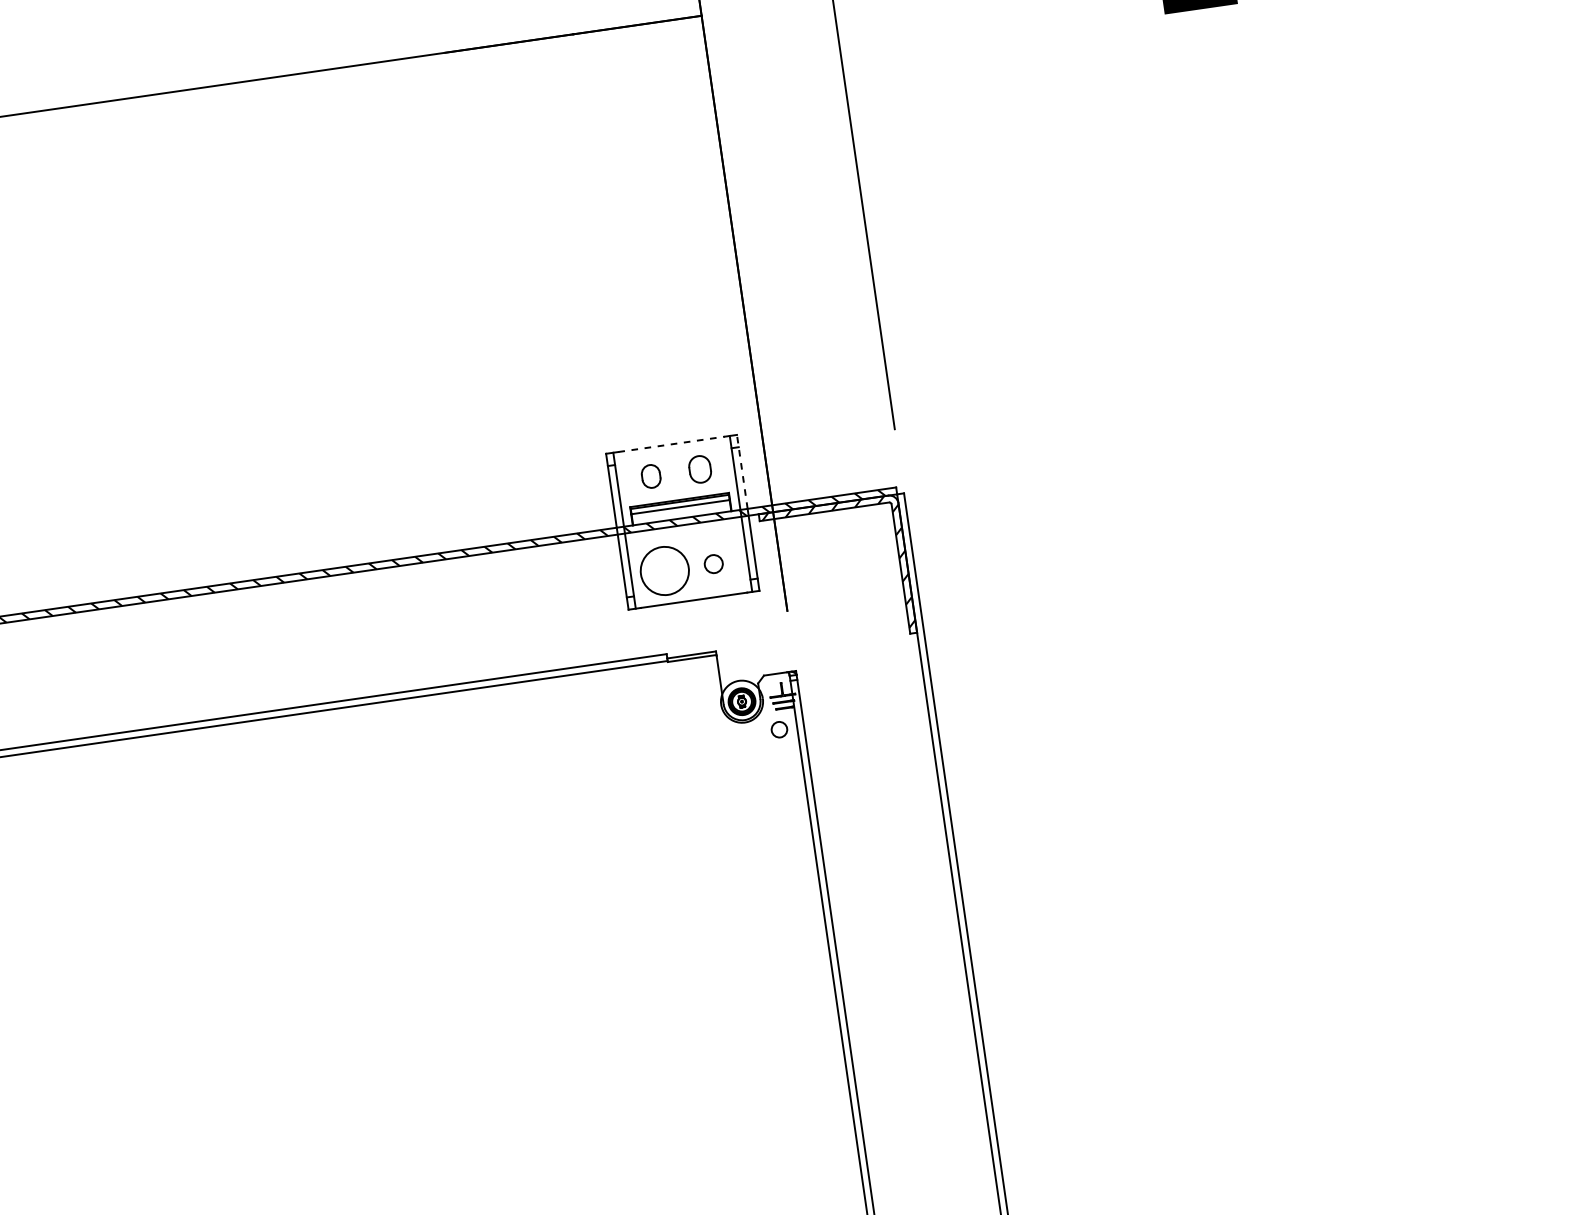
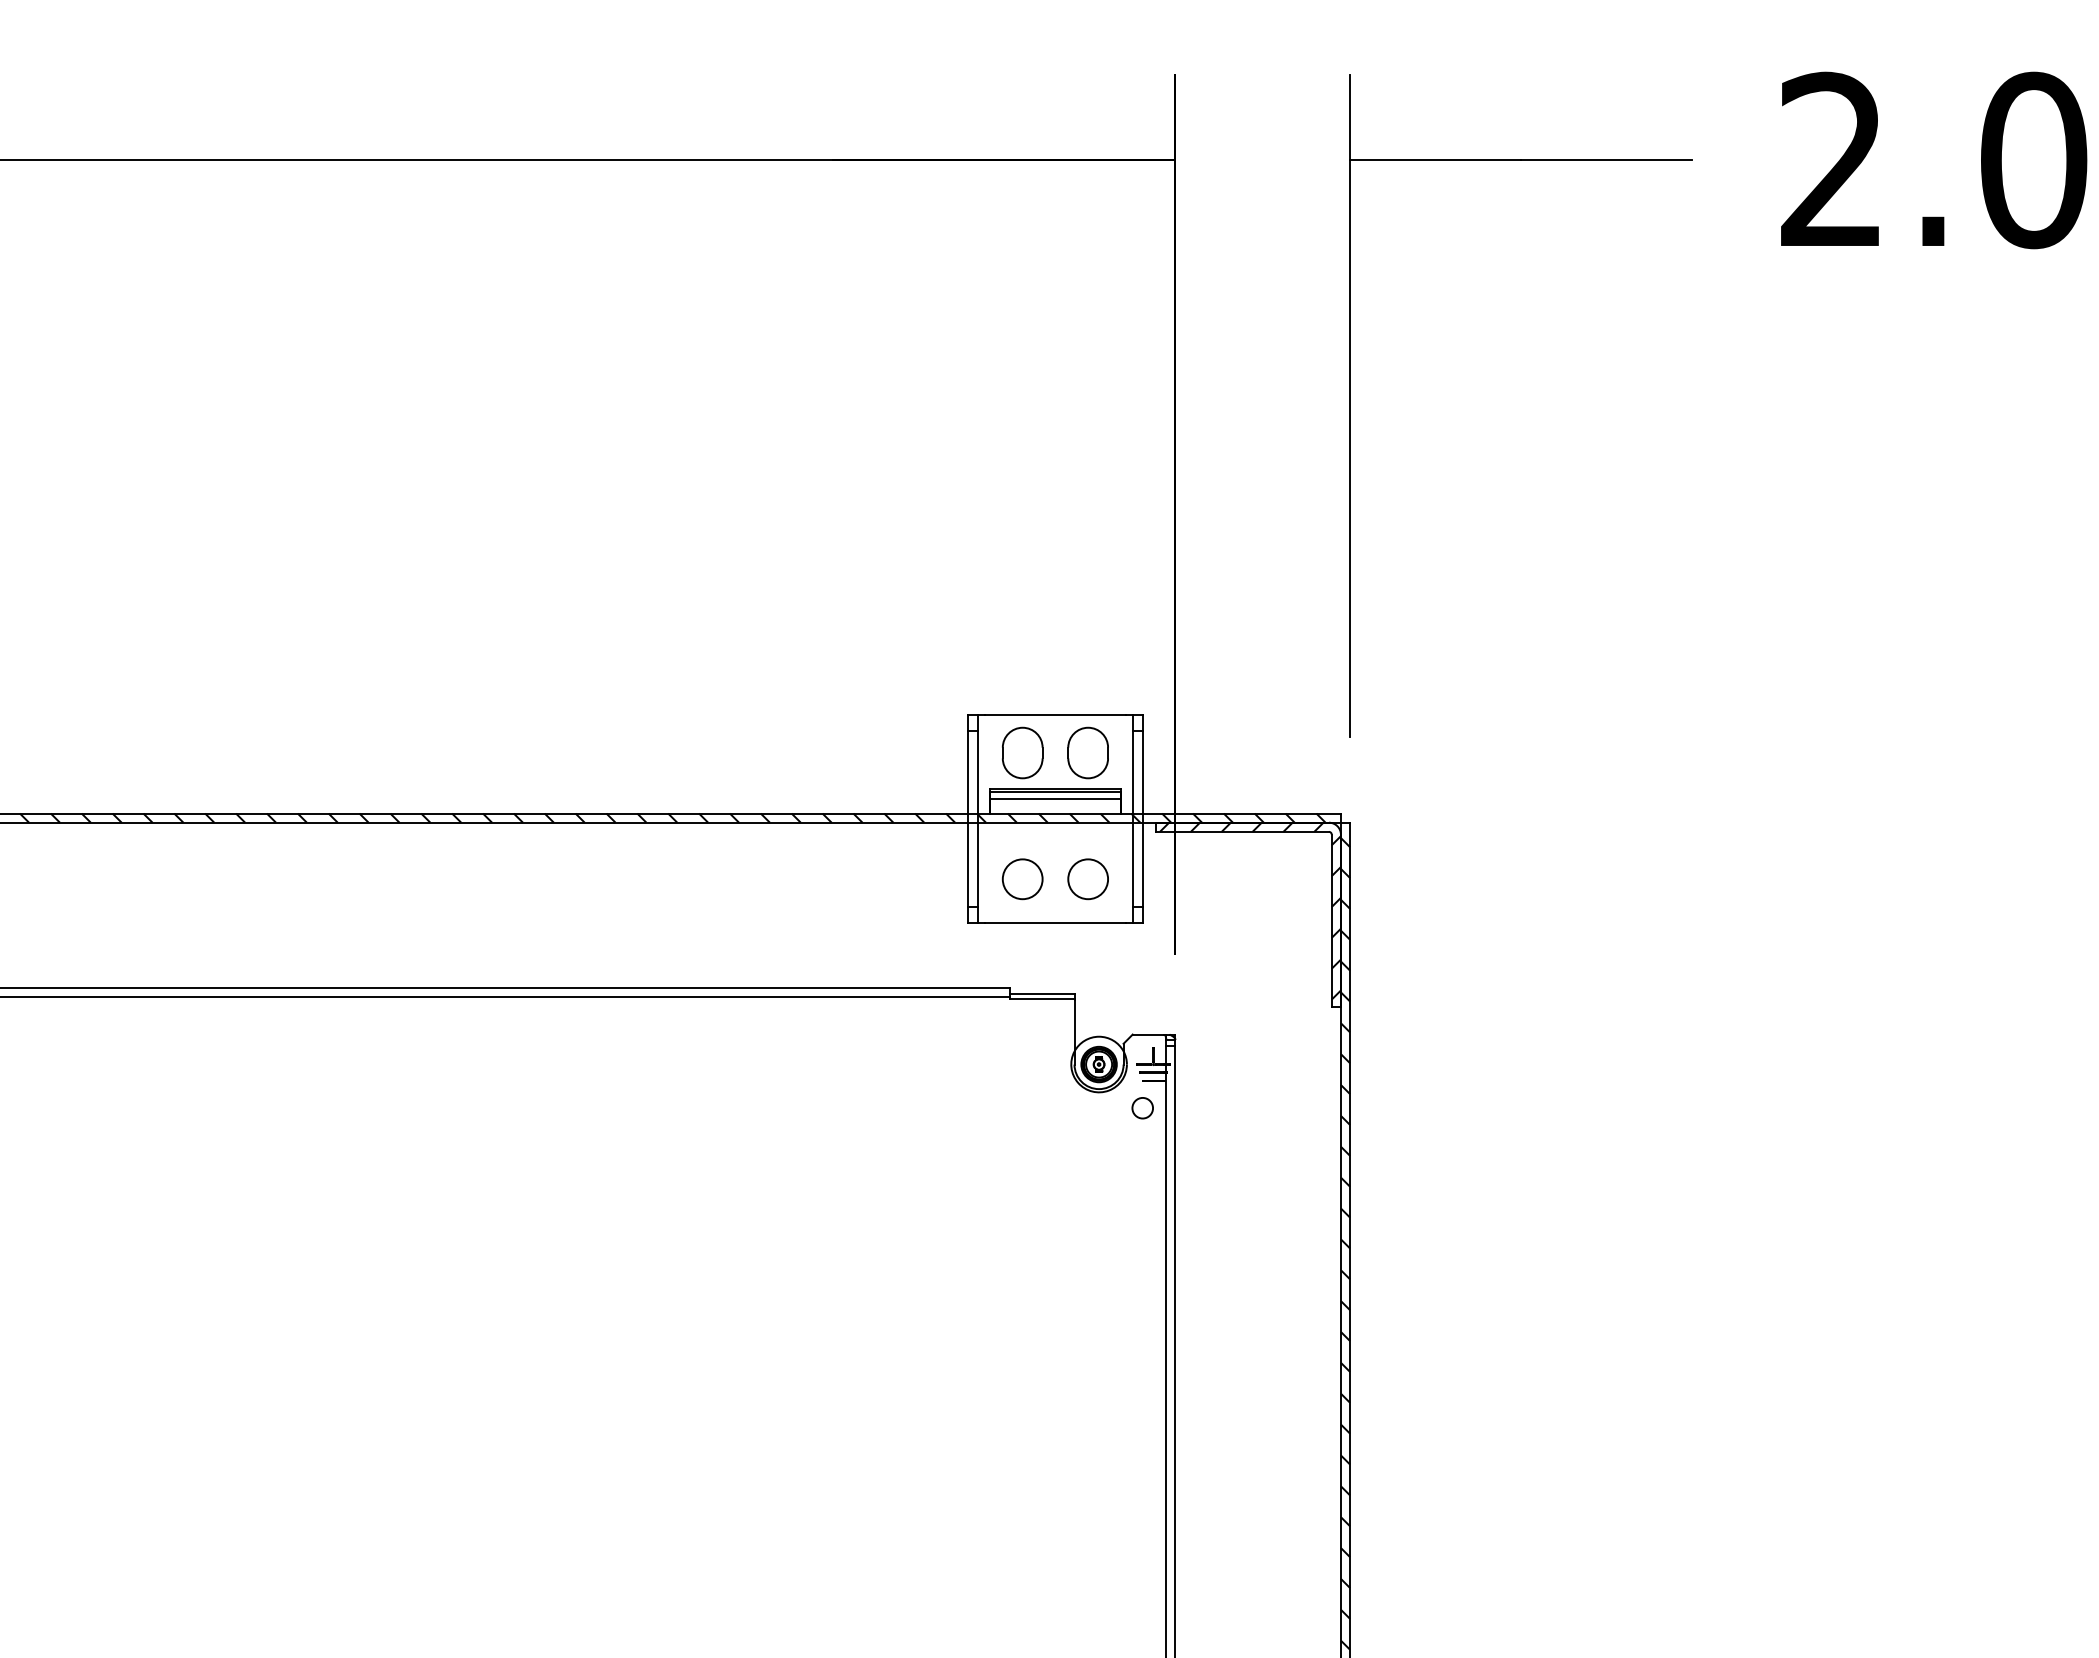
line: (671, 444) -> (1055, 714), dashed -> solid
part: (699, 469) -> (1087, 752), size x1.43
line: (742, 471) -> (1142, 763), dashed -> solid
part: (650, 476) -> (1022, 752), size x1.67
circle: (713, 564) -> (1087, 879), size x1.67
circle: (664, 571) -> (1022, 879), size x0.62
hatch: (946, 809) -> (1345, 1243), added

